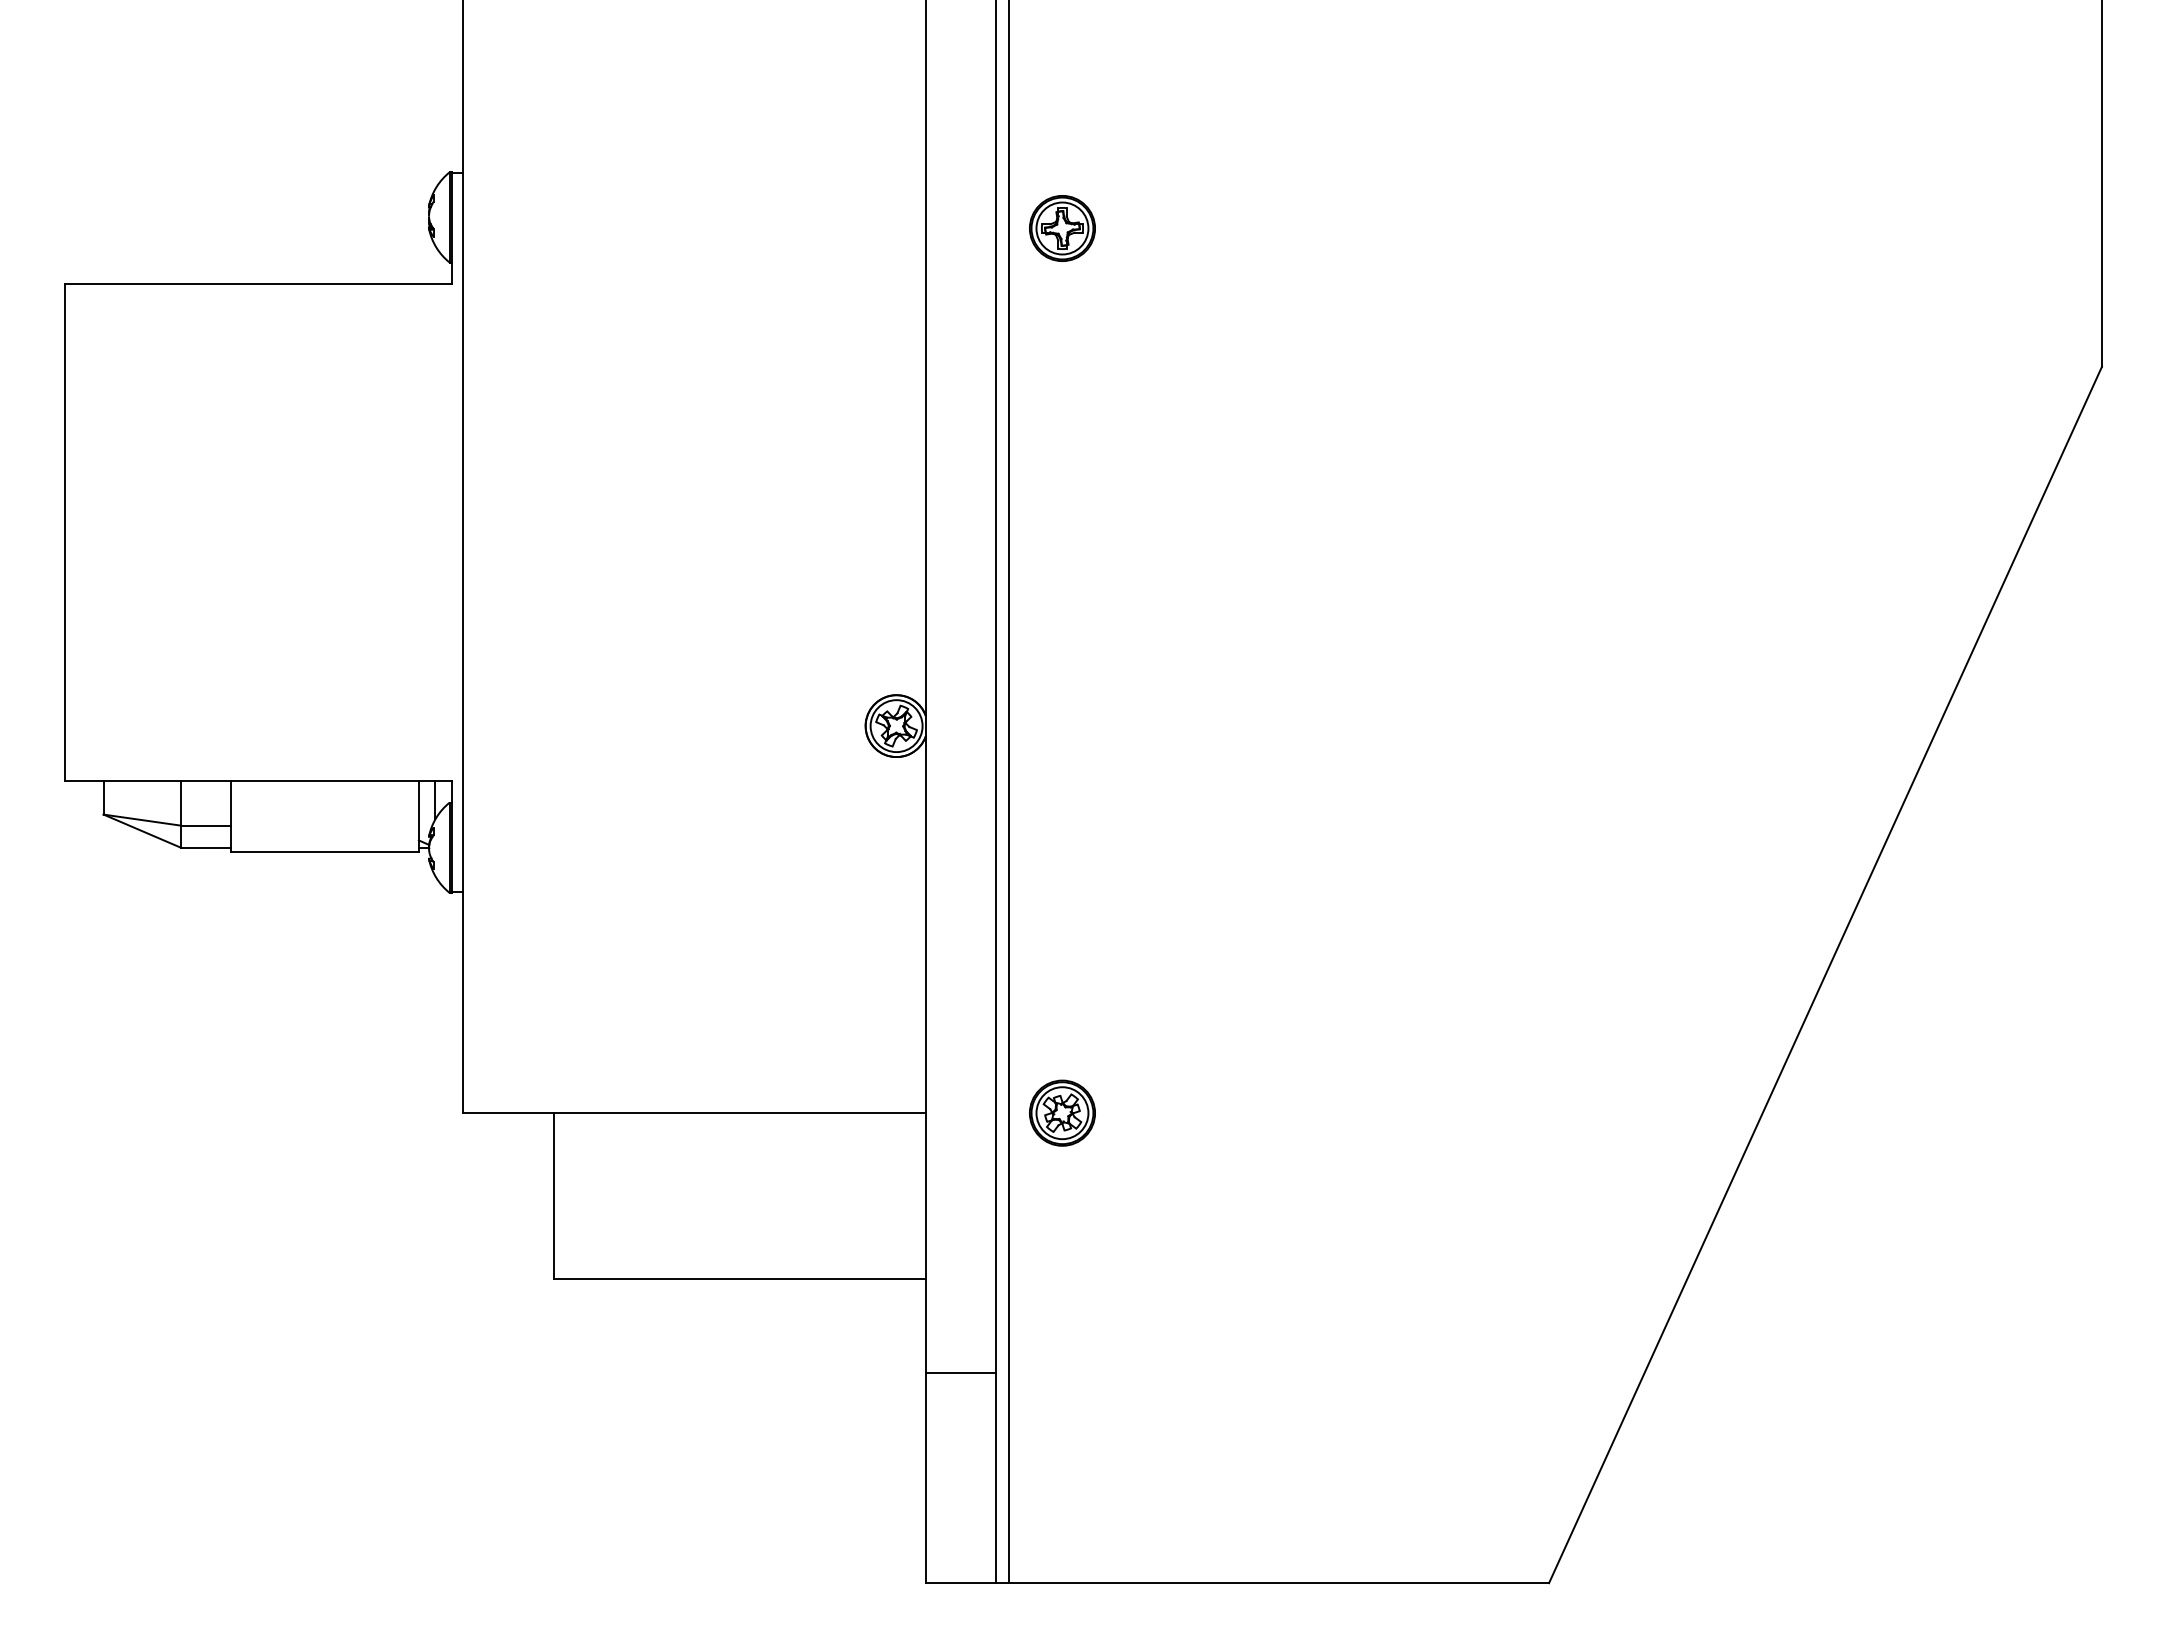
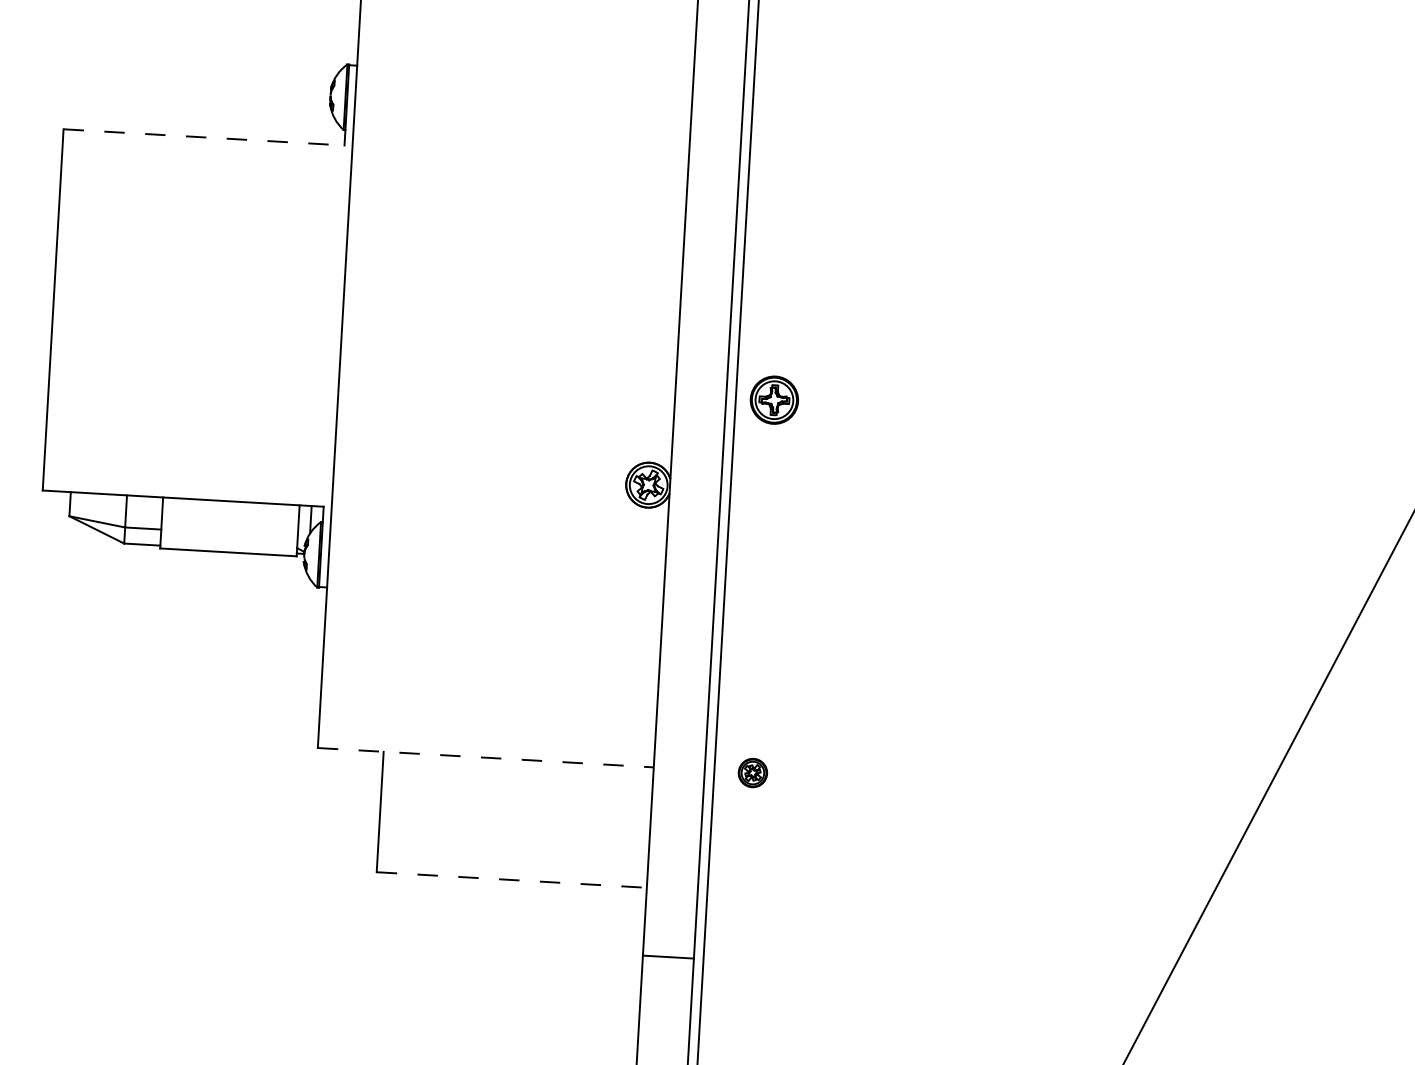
part: (1062, 228) -> (774, 400), moved
line: (258, 283) -> (204, 137), solid -> dashed
part: (1062, 1112) -> (752, 772), size x0.6
line: (695, 1113) -> (486, 757), solid -> dashed
line: (740, 1279) -> (512, 880), solid -> dashed

